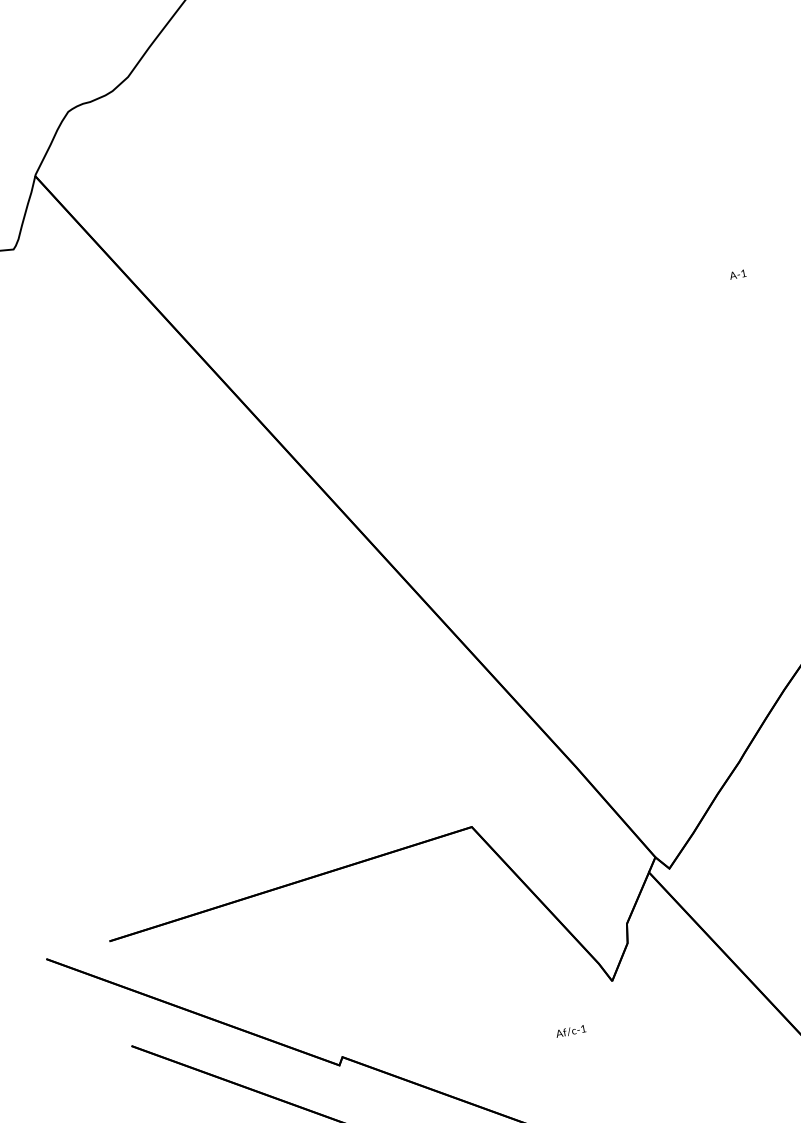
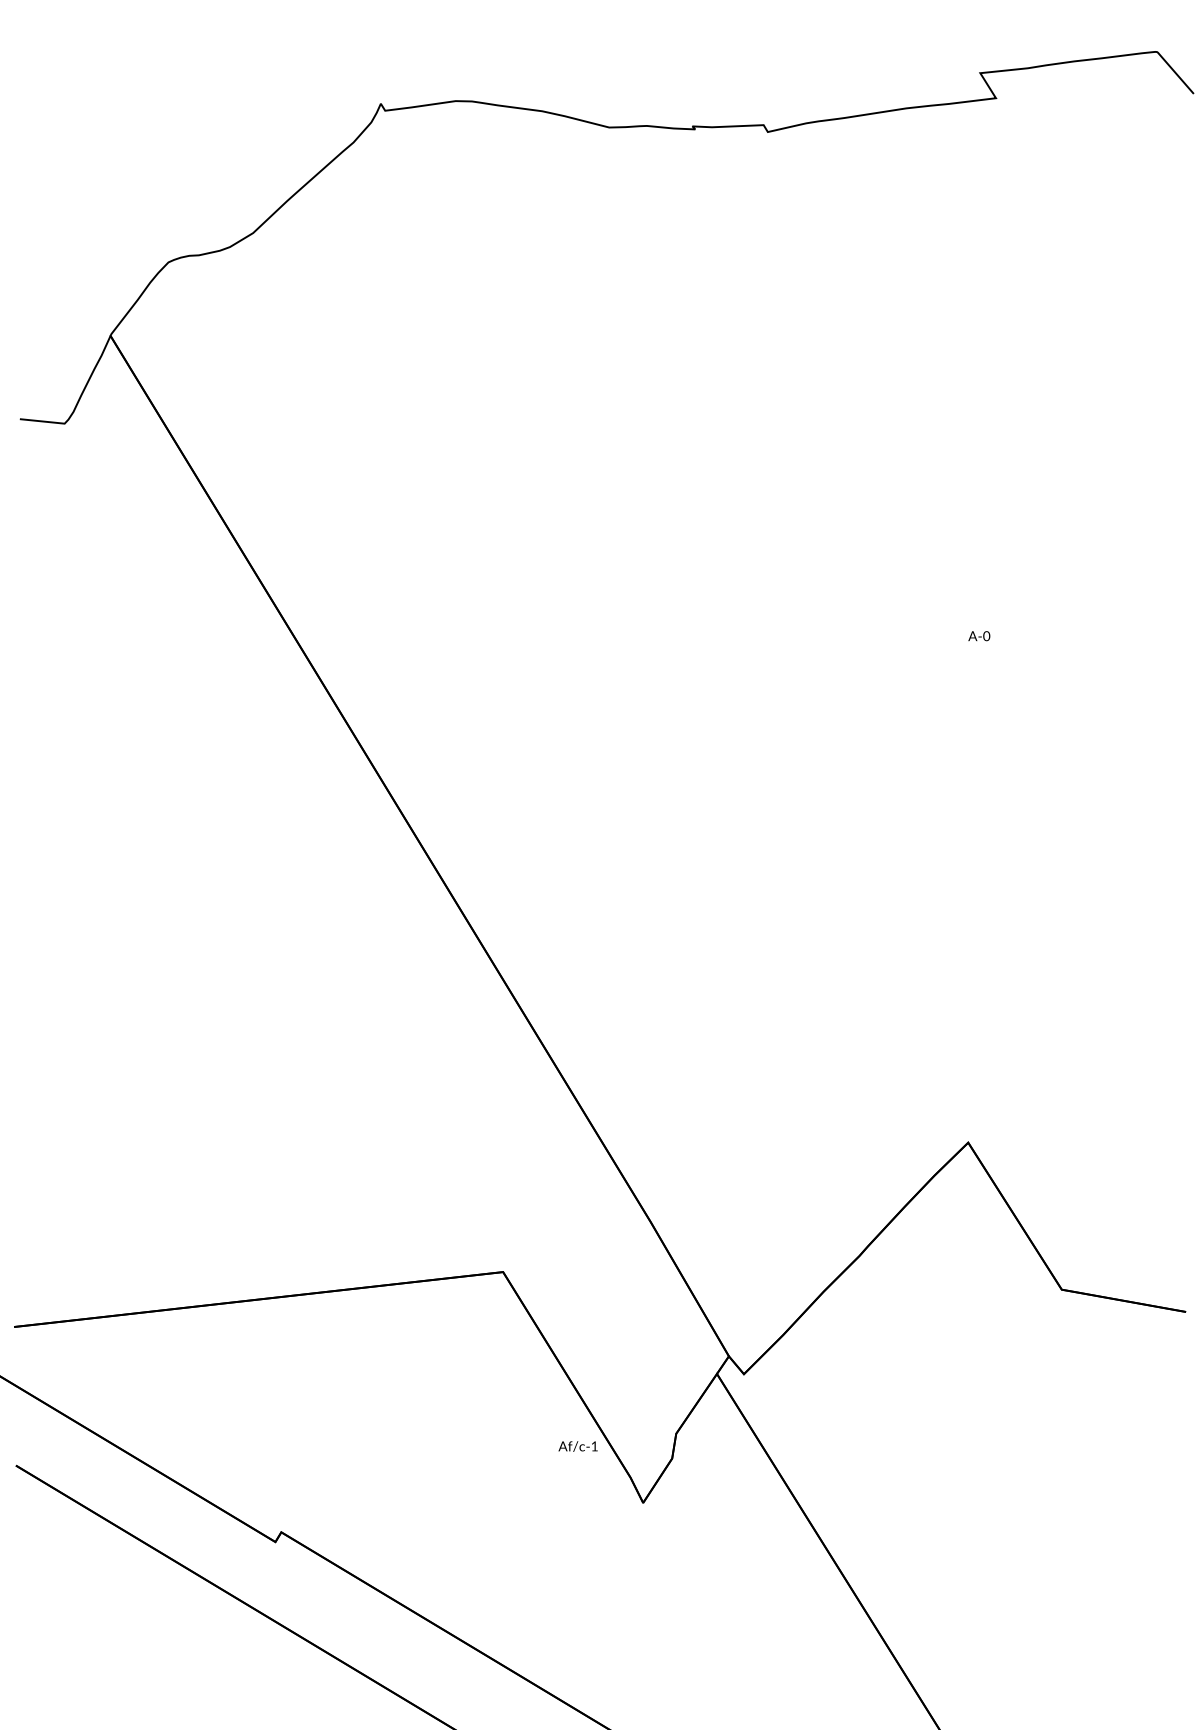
text: (743, 273) -> (986, 636), A-1 -> A-0
text: (570, 1031) -> (577, 1446), moved

